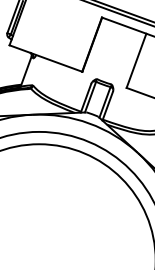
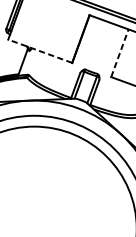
line: (45, 58) -> (39, 51), solid -> dashed
line: (136, 60) -> (119, 52), solid -> dashed

